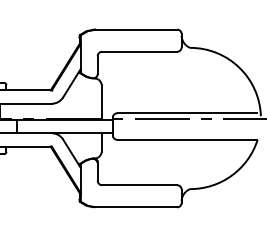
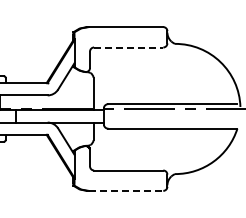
line: (139, 51) -> (128, 47), solid -> dashed
line: (137, 206) -> (126, 190), solid -> dashed

